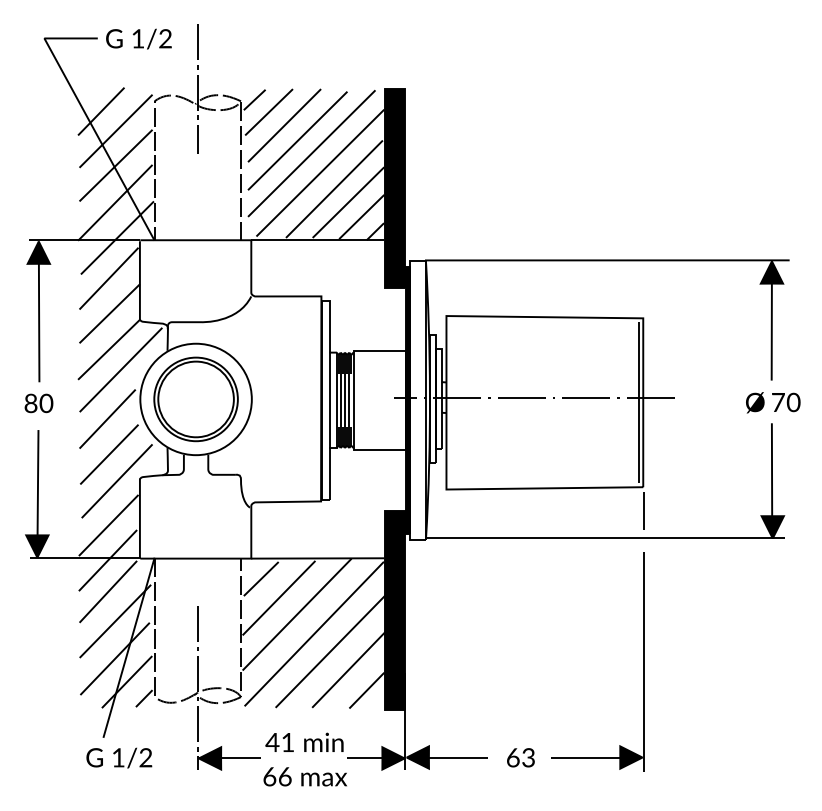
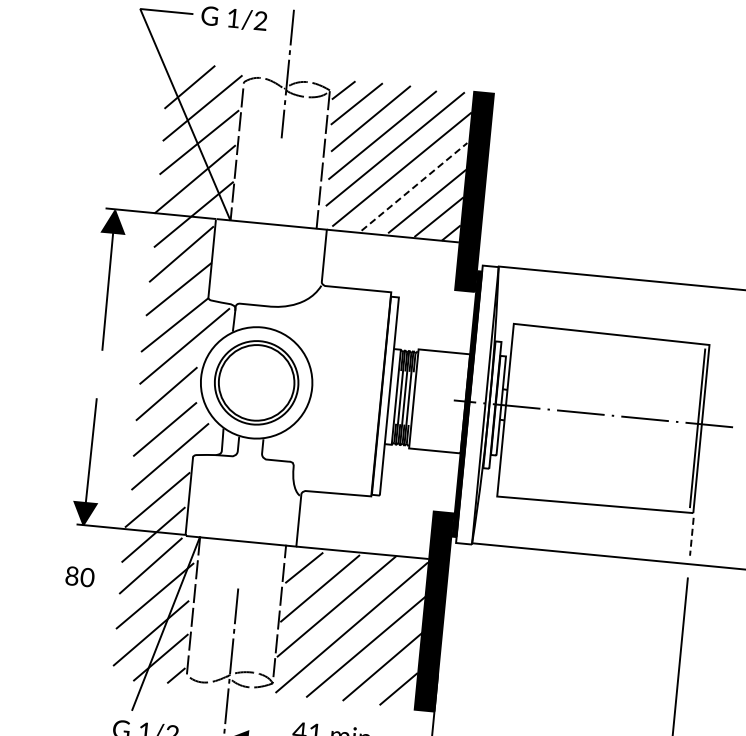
line: (334, 189) -> (414, 187), solid -> dashed
text: (38, 403) -> (79, 576), moved
line: (644, 511) -> (692, 537), solid -> dashed

